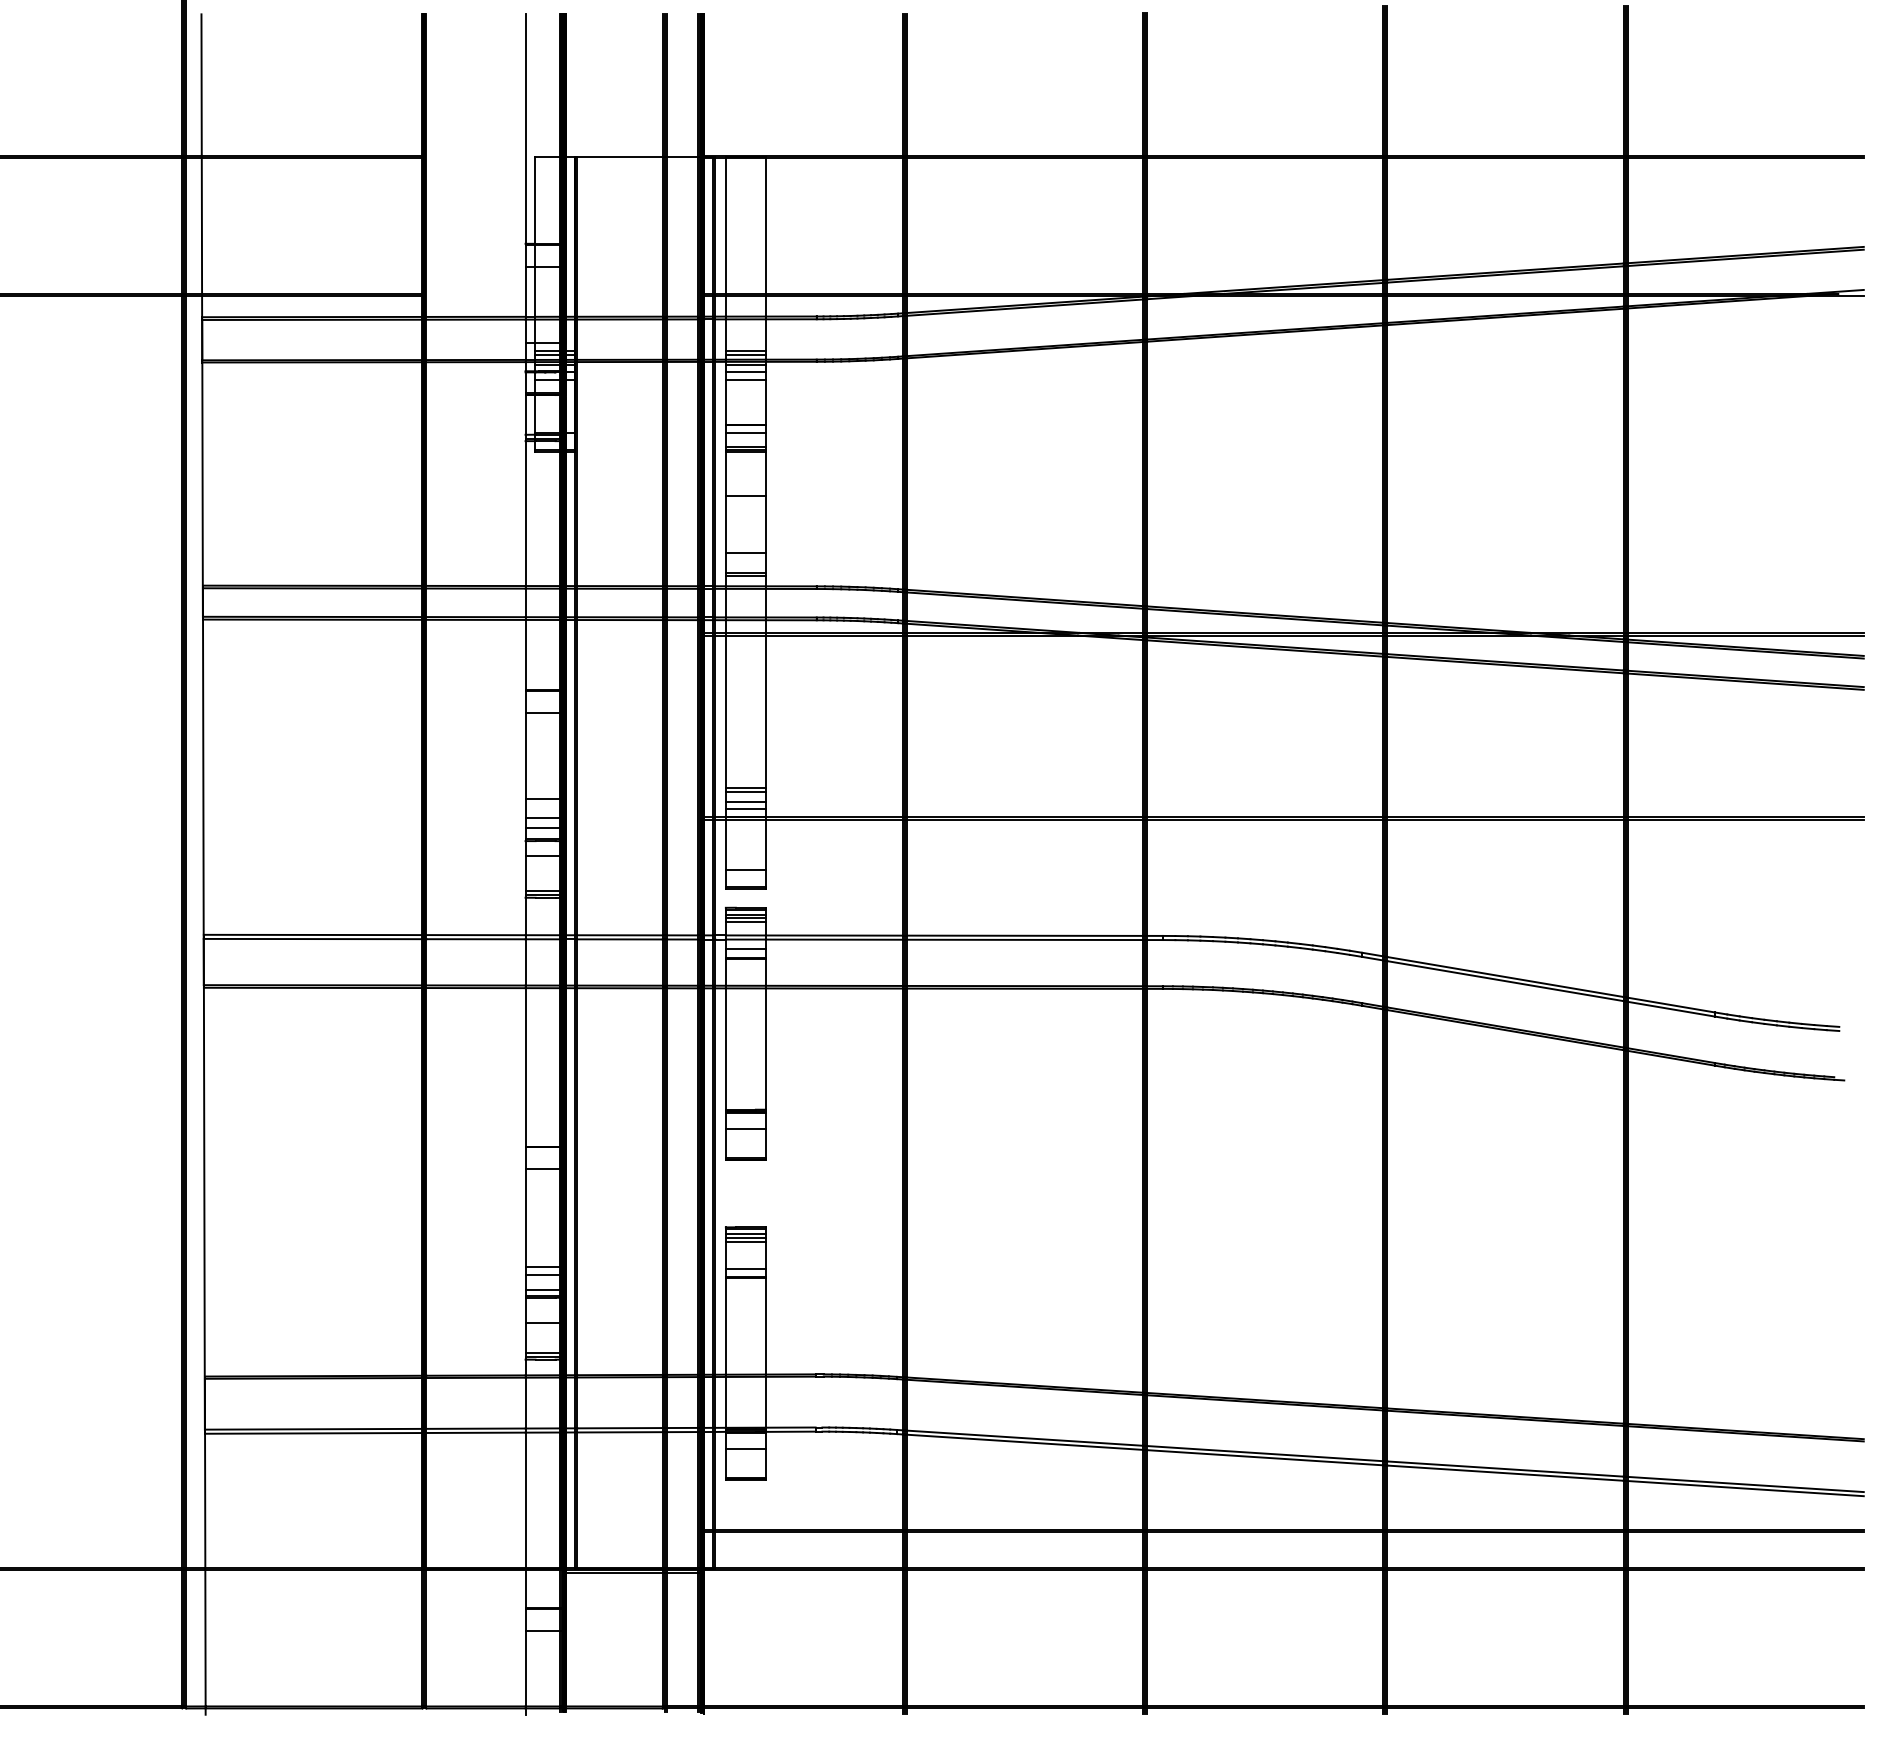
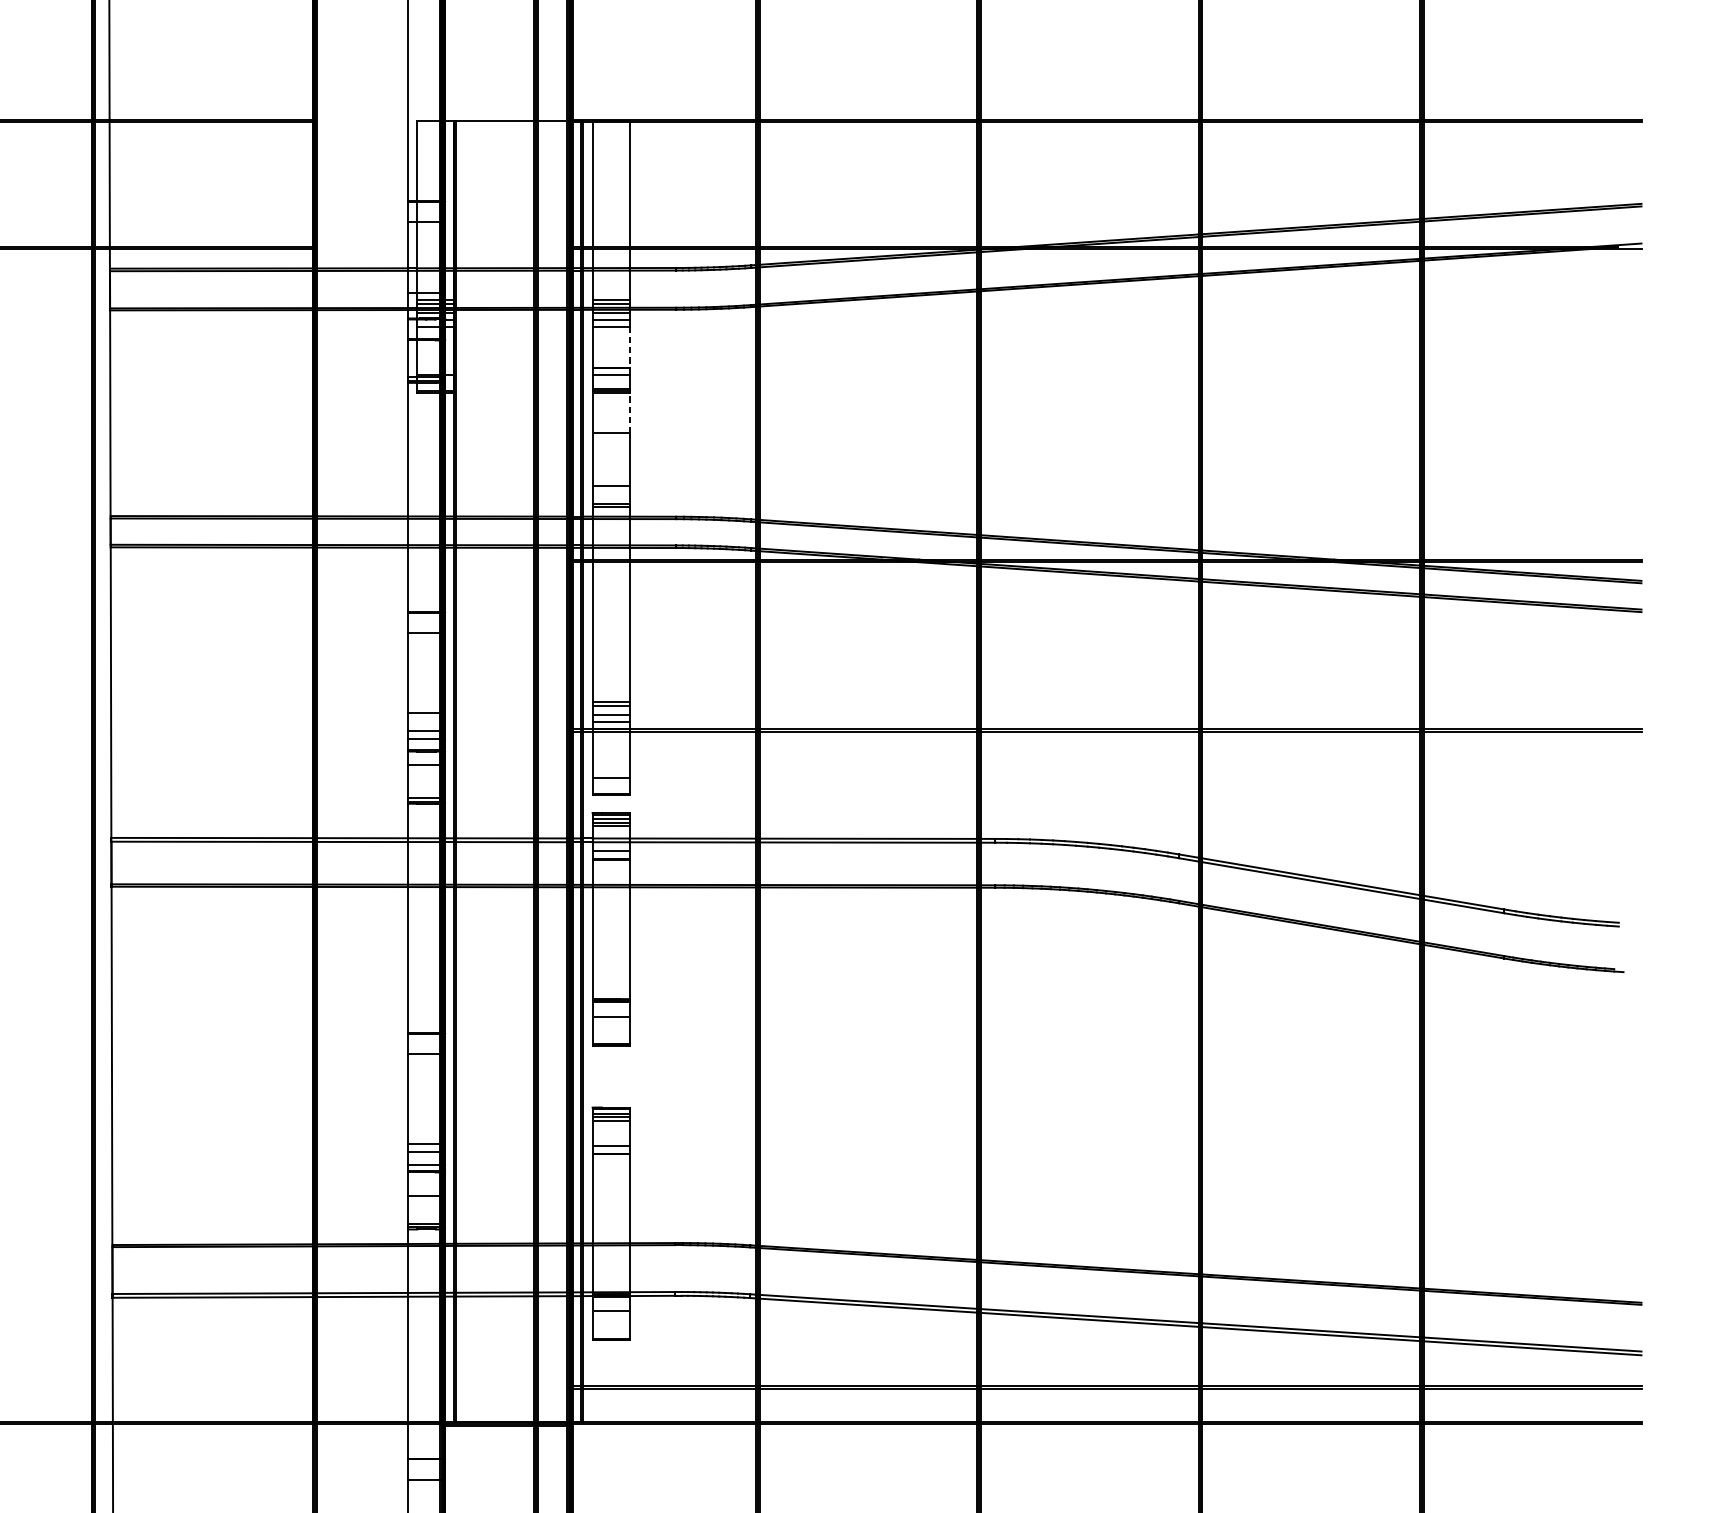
line: (765, 402) -> (629, 347), solid -> dashed
line: (765, 474) -> (629, 413), solid -> dashed

